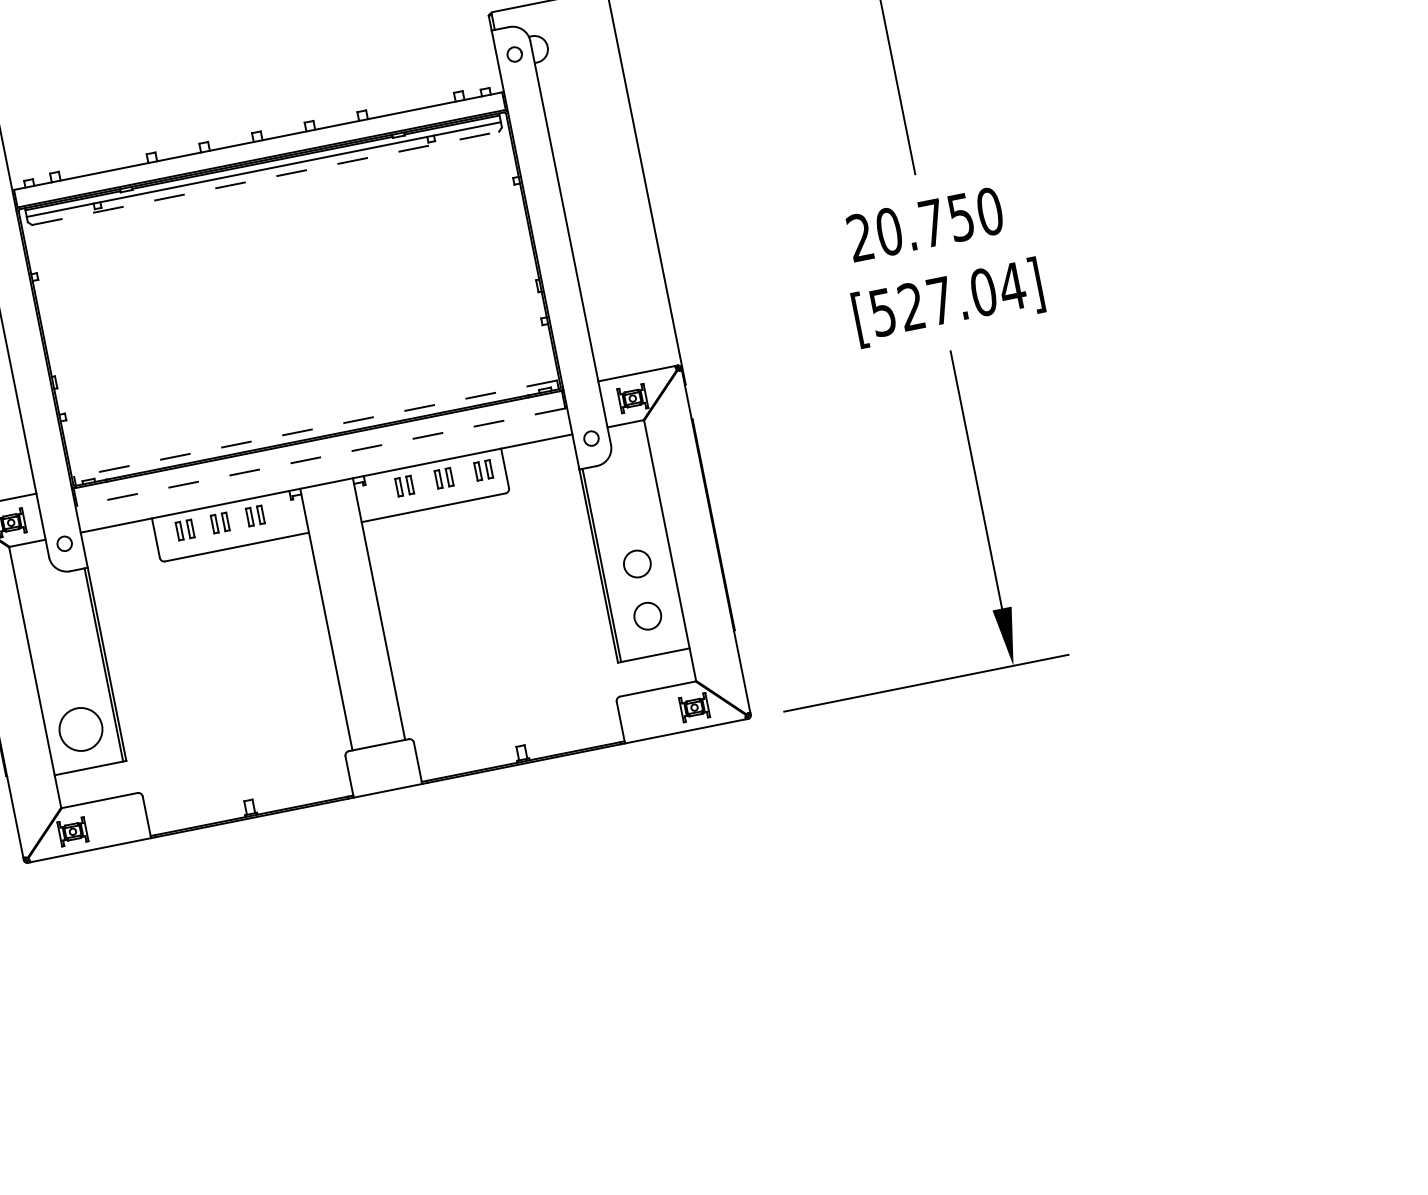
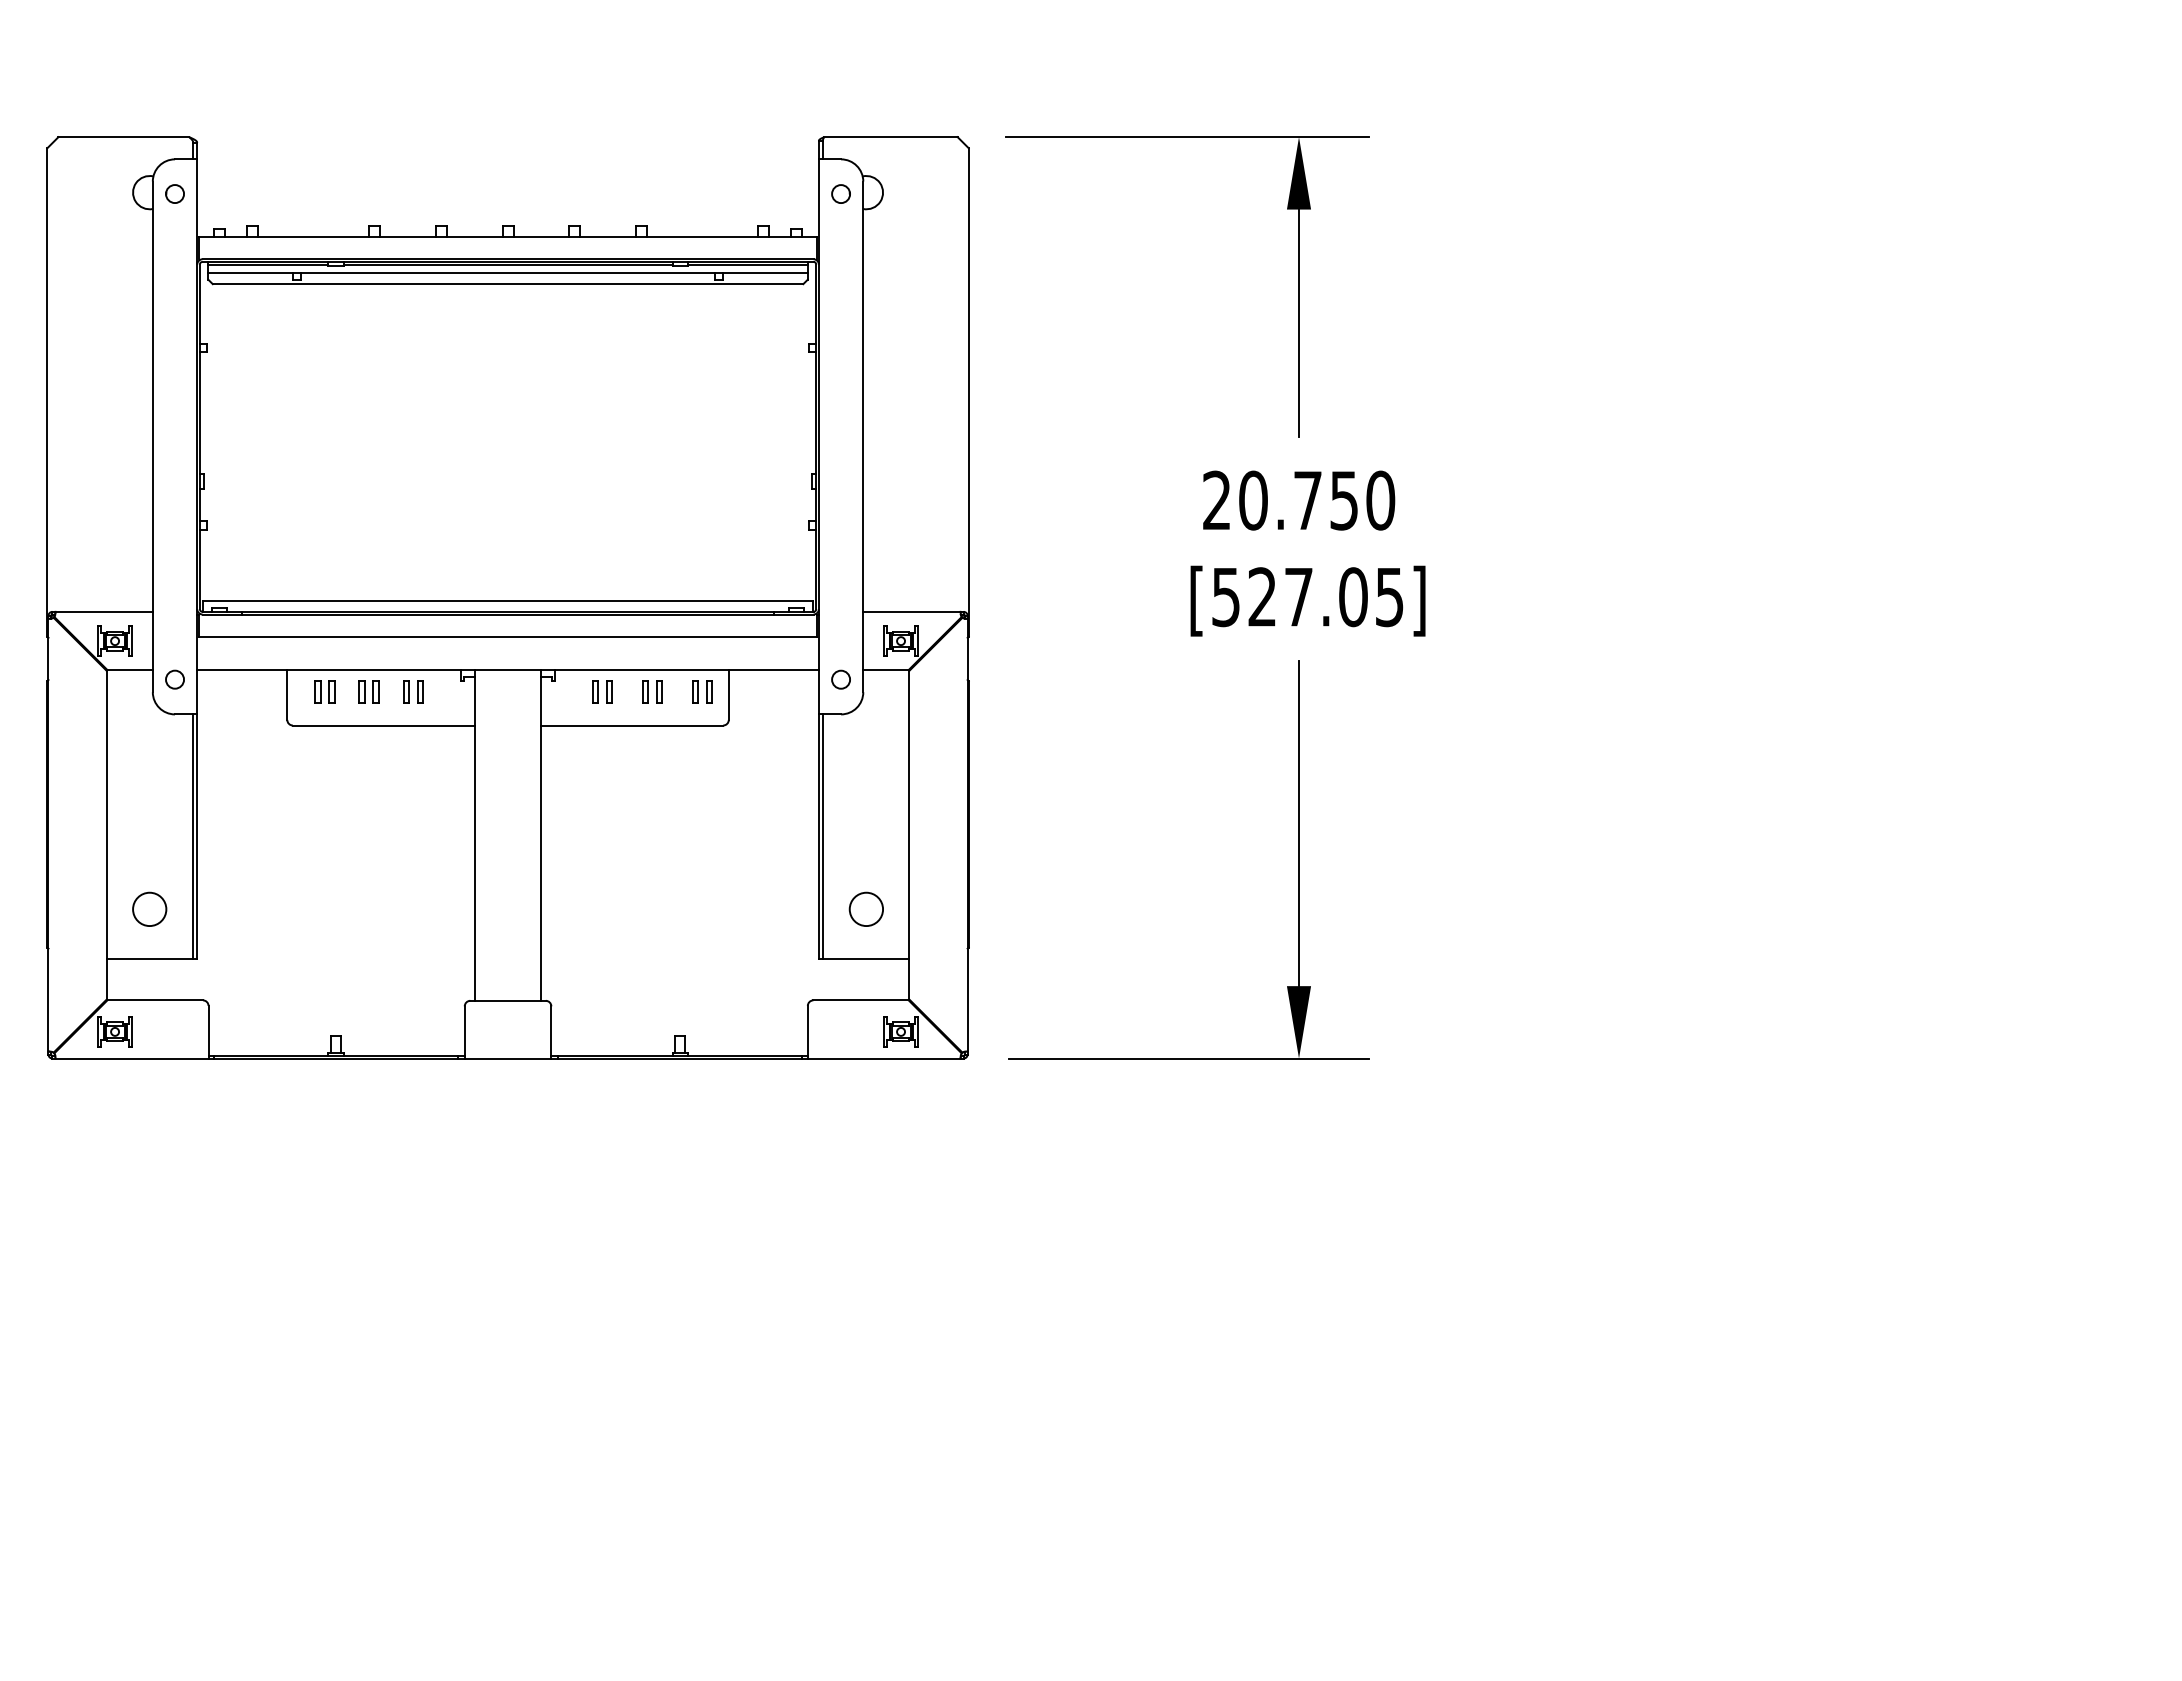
line: (265, 178) -> (508, 284), dashed -> solid
text: (1012, 286) -> (1389, 597), [527.04] -> [527.05]
line: (315, 428) -> (507, 600), dashed -> solid
line: (321, 456) -> (508, 636), dashed -> solid
circle: (636, 563) -> (865, 842), removed
circle: (80, 729) -> (149, 909), size x0.62

